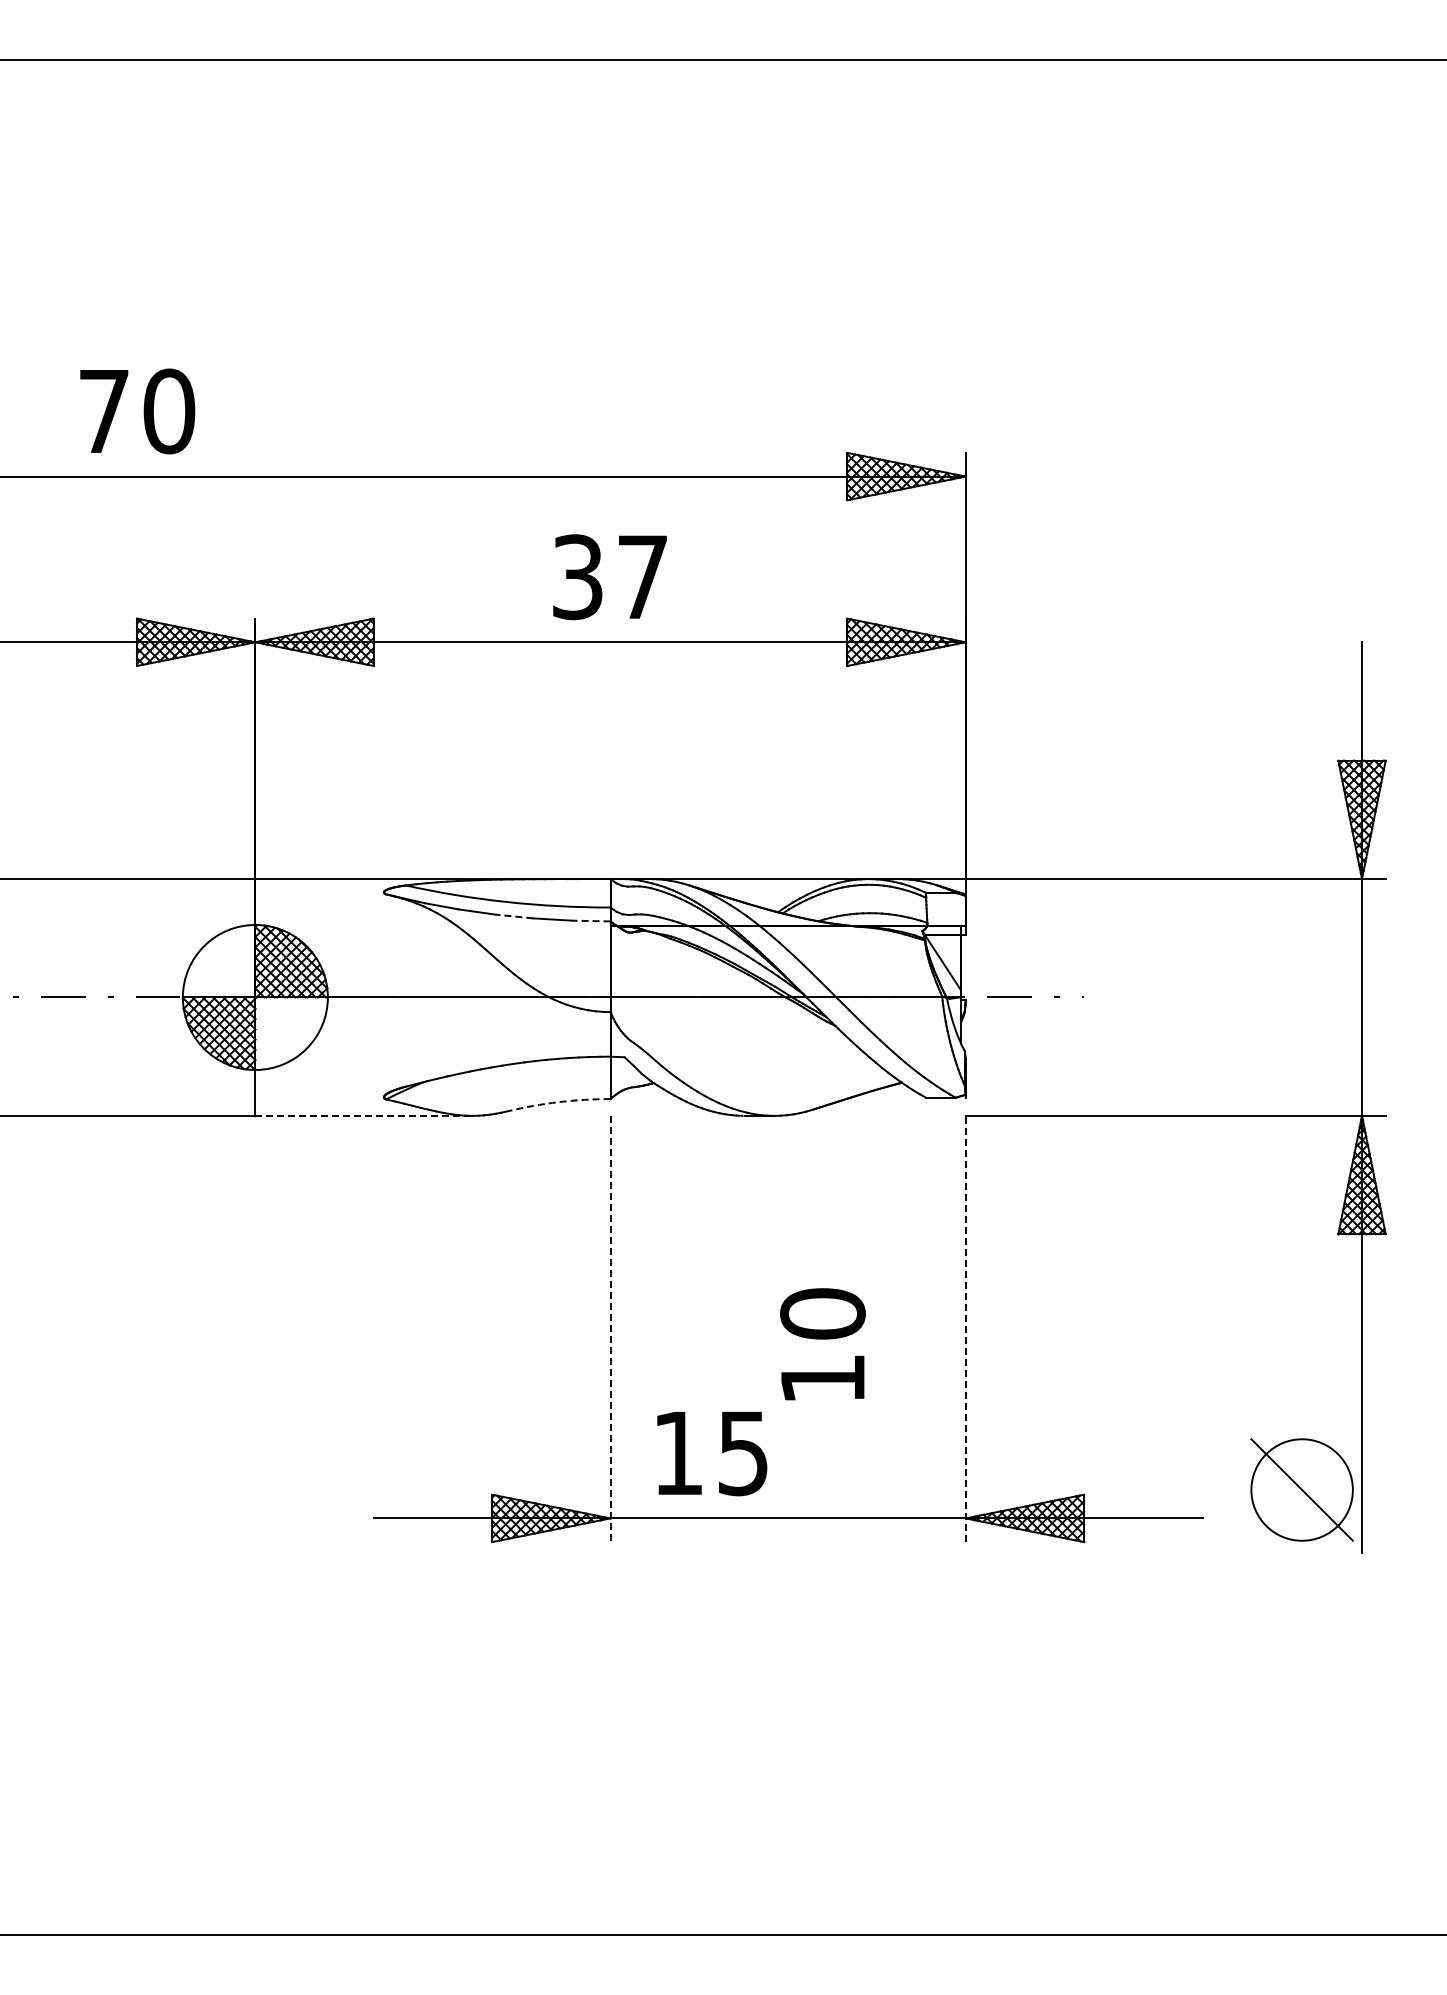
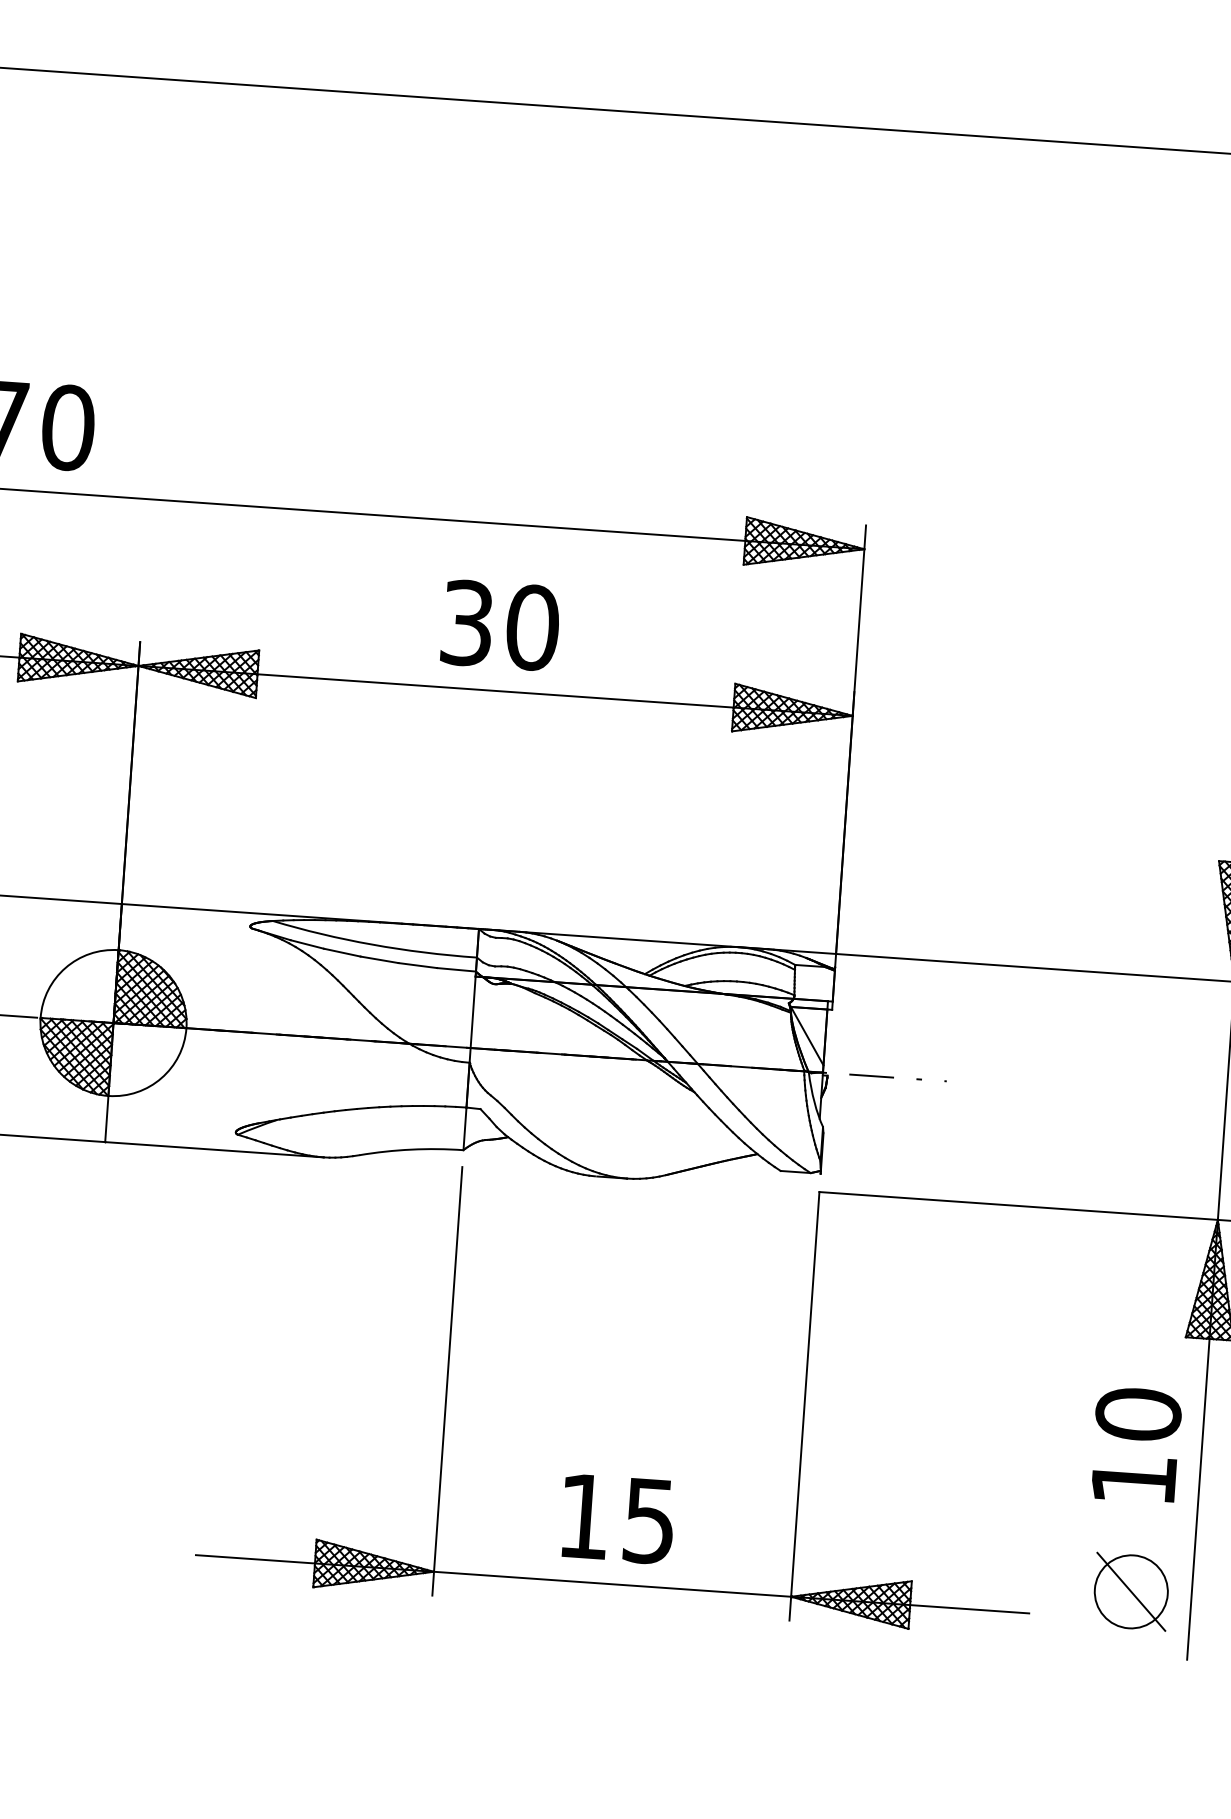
text: (642, 577) -> (532, 628), 37 -> 30
line: (513, 916) -> (378, 959), dashed -> solid
line: (590, 921) -> (455, 970), dashed -> solid
arc: (558, 1102) -> (410, 1149), dashed -> solid
line: (364, 1115) -> (214, 1149), dashed -> solid
line: (965, 1328) -> (804, 1405), dashed -> solid
line: (610, 1329) -> (447, 1381), dashed -> solid
text: (822, 1344) -> (1135, 1445), moved
text: (712, 1453) -> (618, 1519), moved
part: (1301, 1489) -> (1130, 1591), size x0.71

